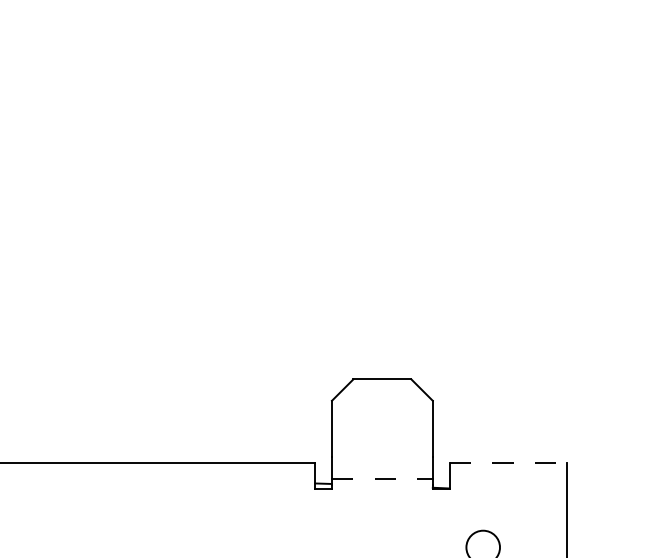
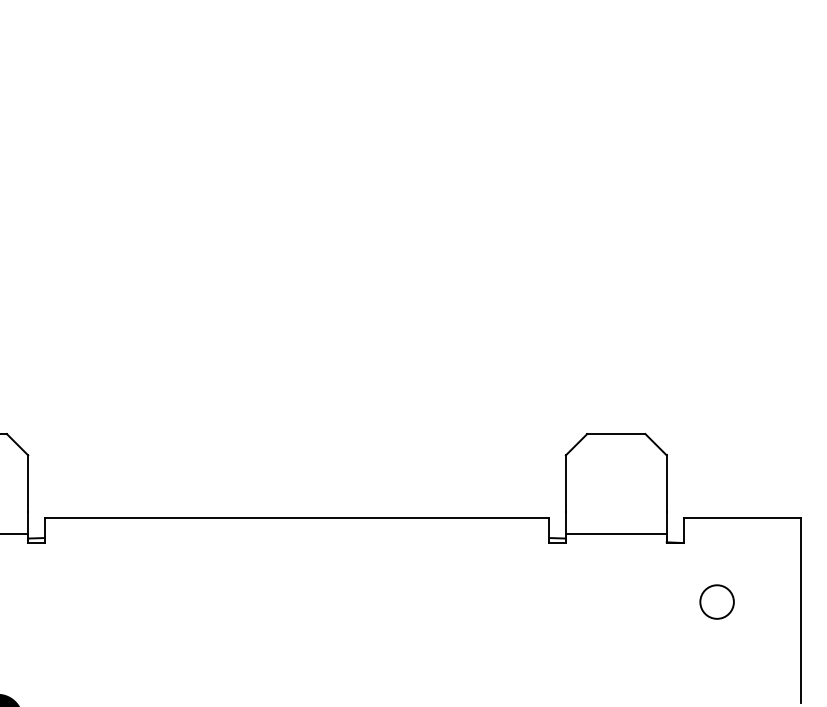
line: (508, 463) -> (742, 518), dashed -> solid
line: (382, 478) -> (616, 533), dashed -> solid

